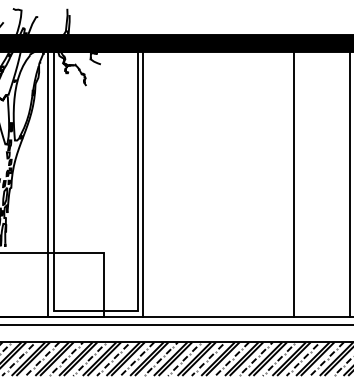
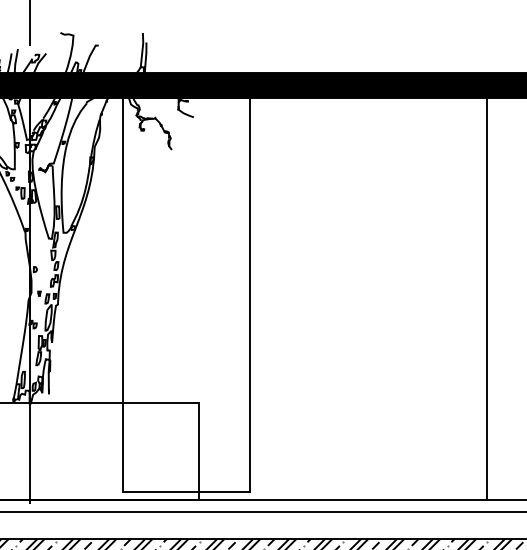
line: (48, 183) -> (114, 298), removed
line: (143, 183) -> (258, 298), removed

